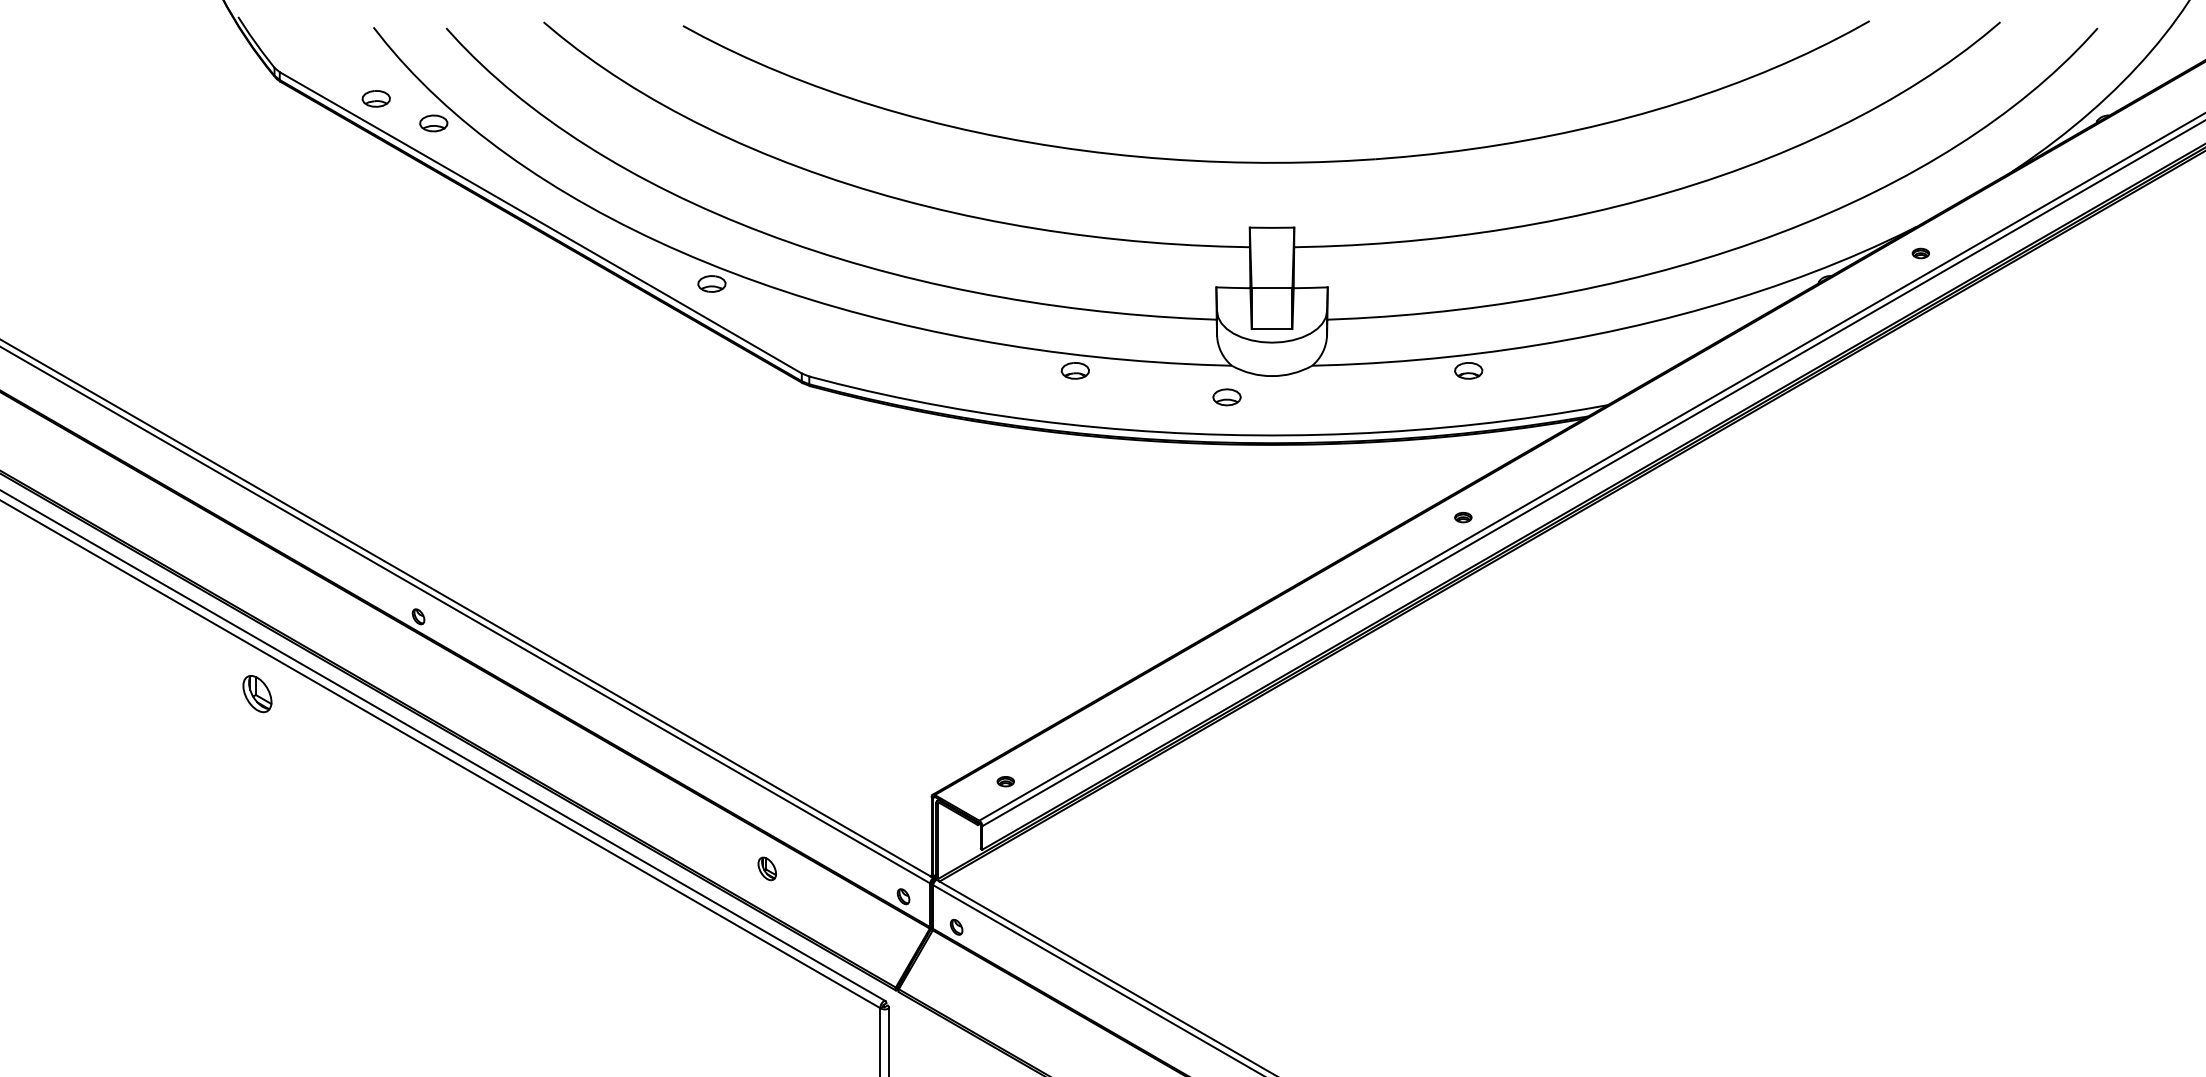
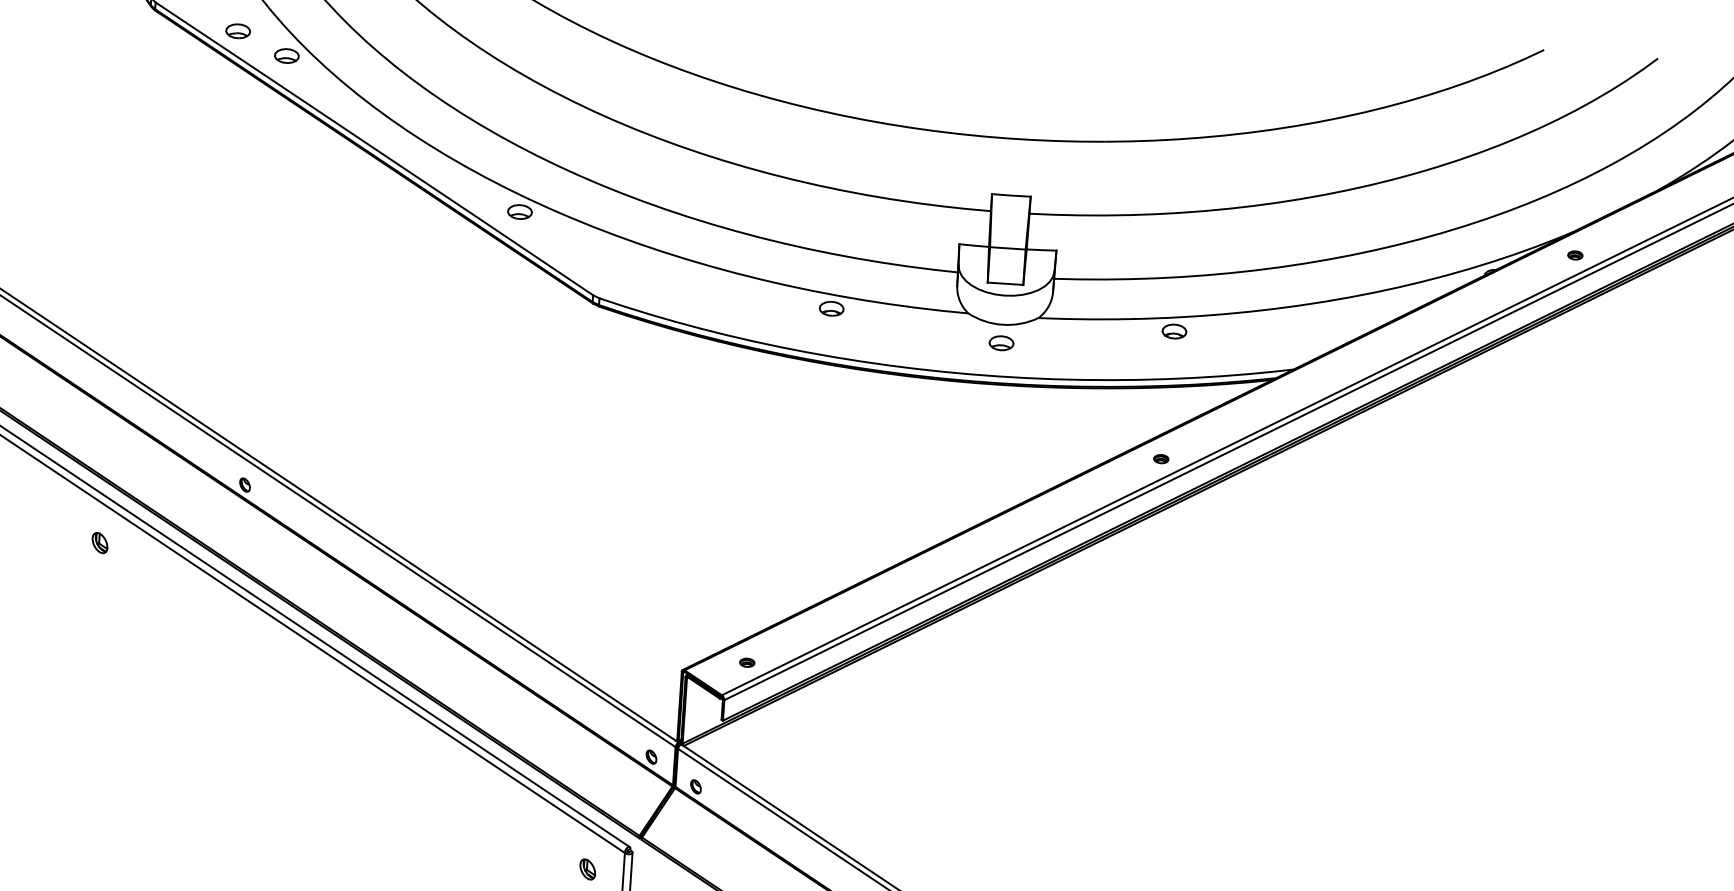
part: (1226, 397) -> (1001, 343), moved
part: (256, 693) -> (99, 542), size x0.62
part: (766, 868) -> (587, 869), moved

